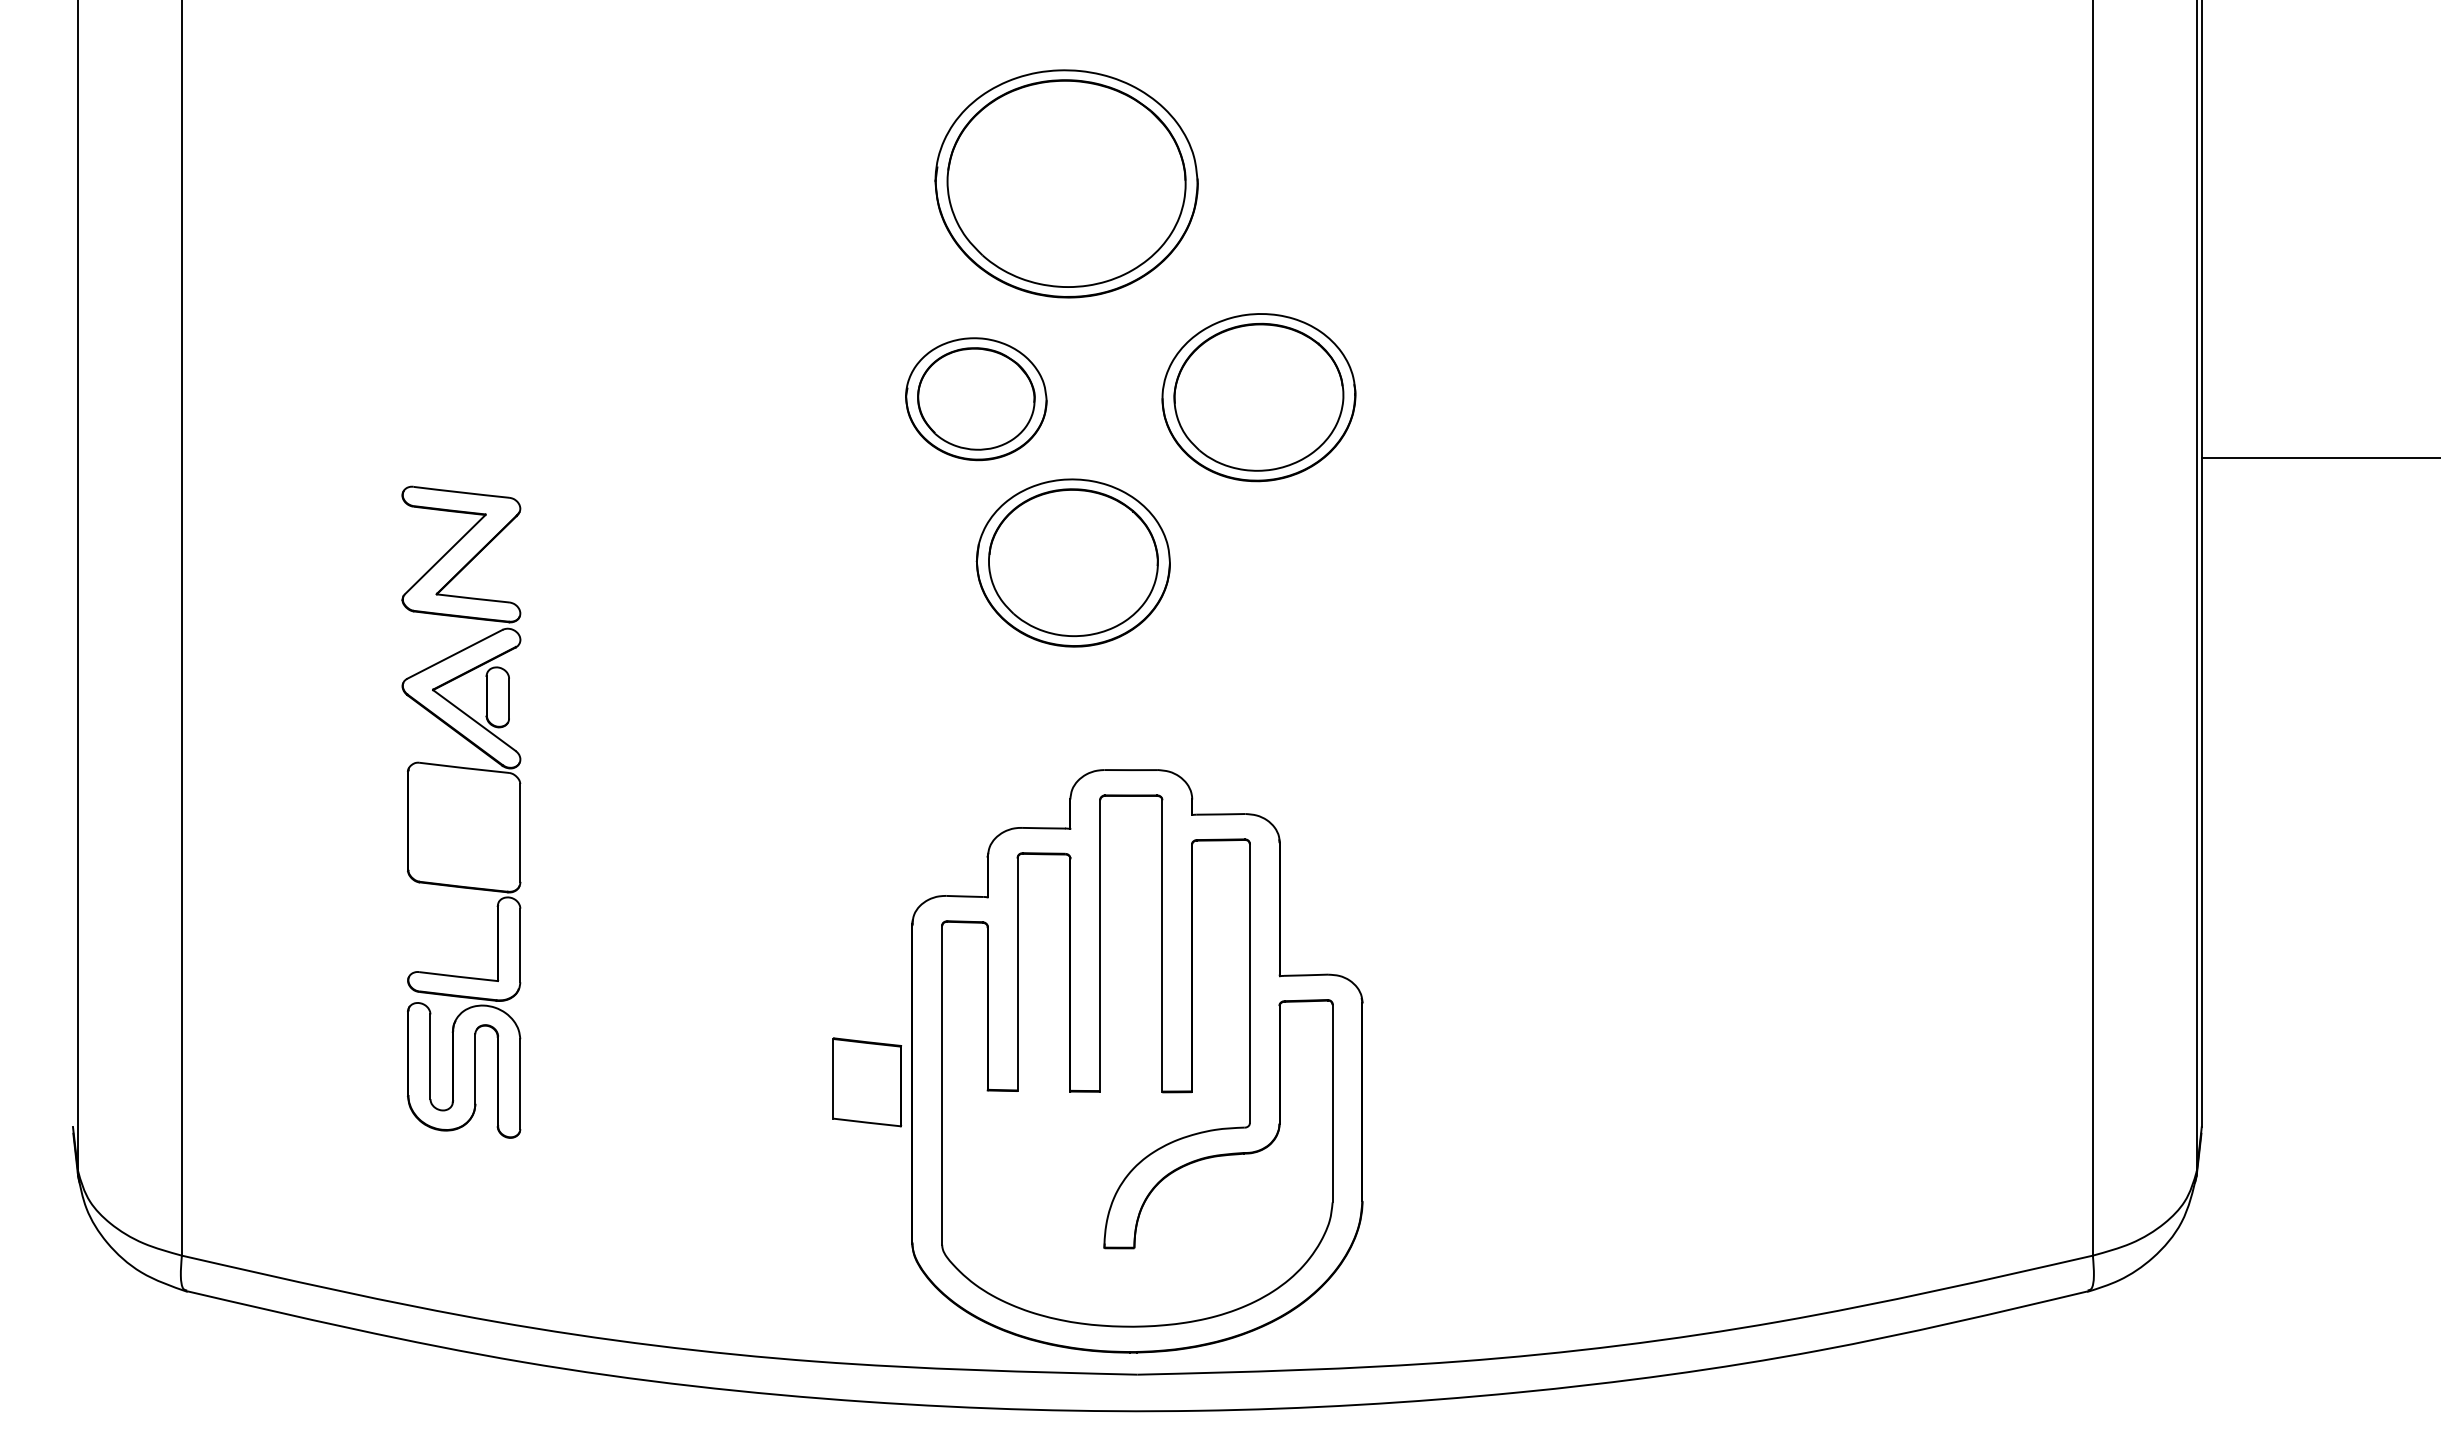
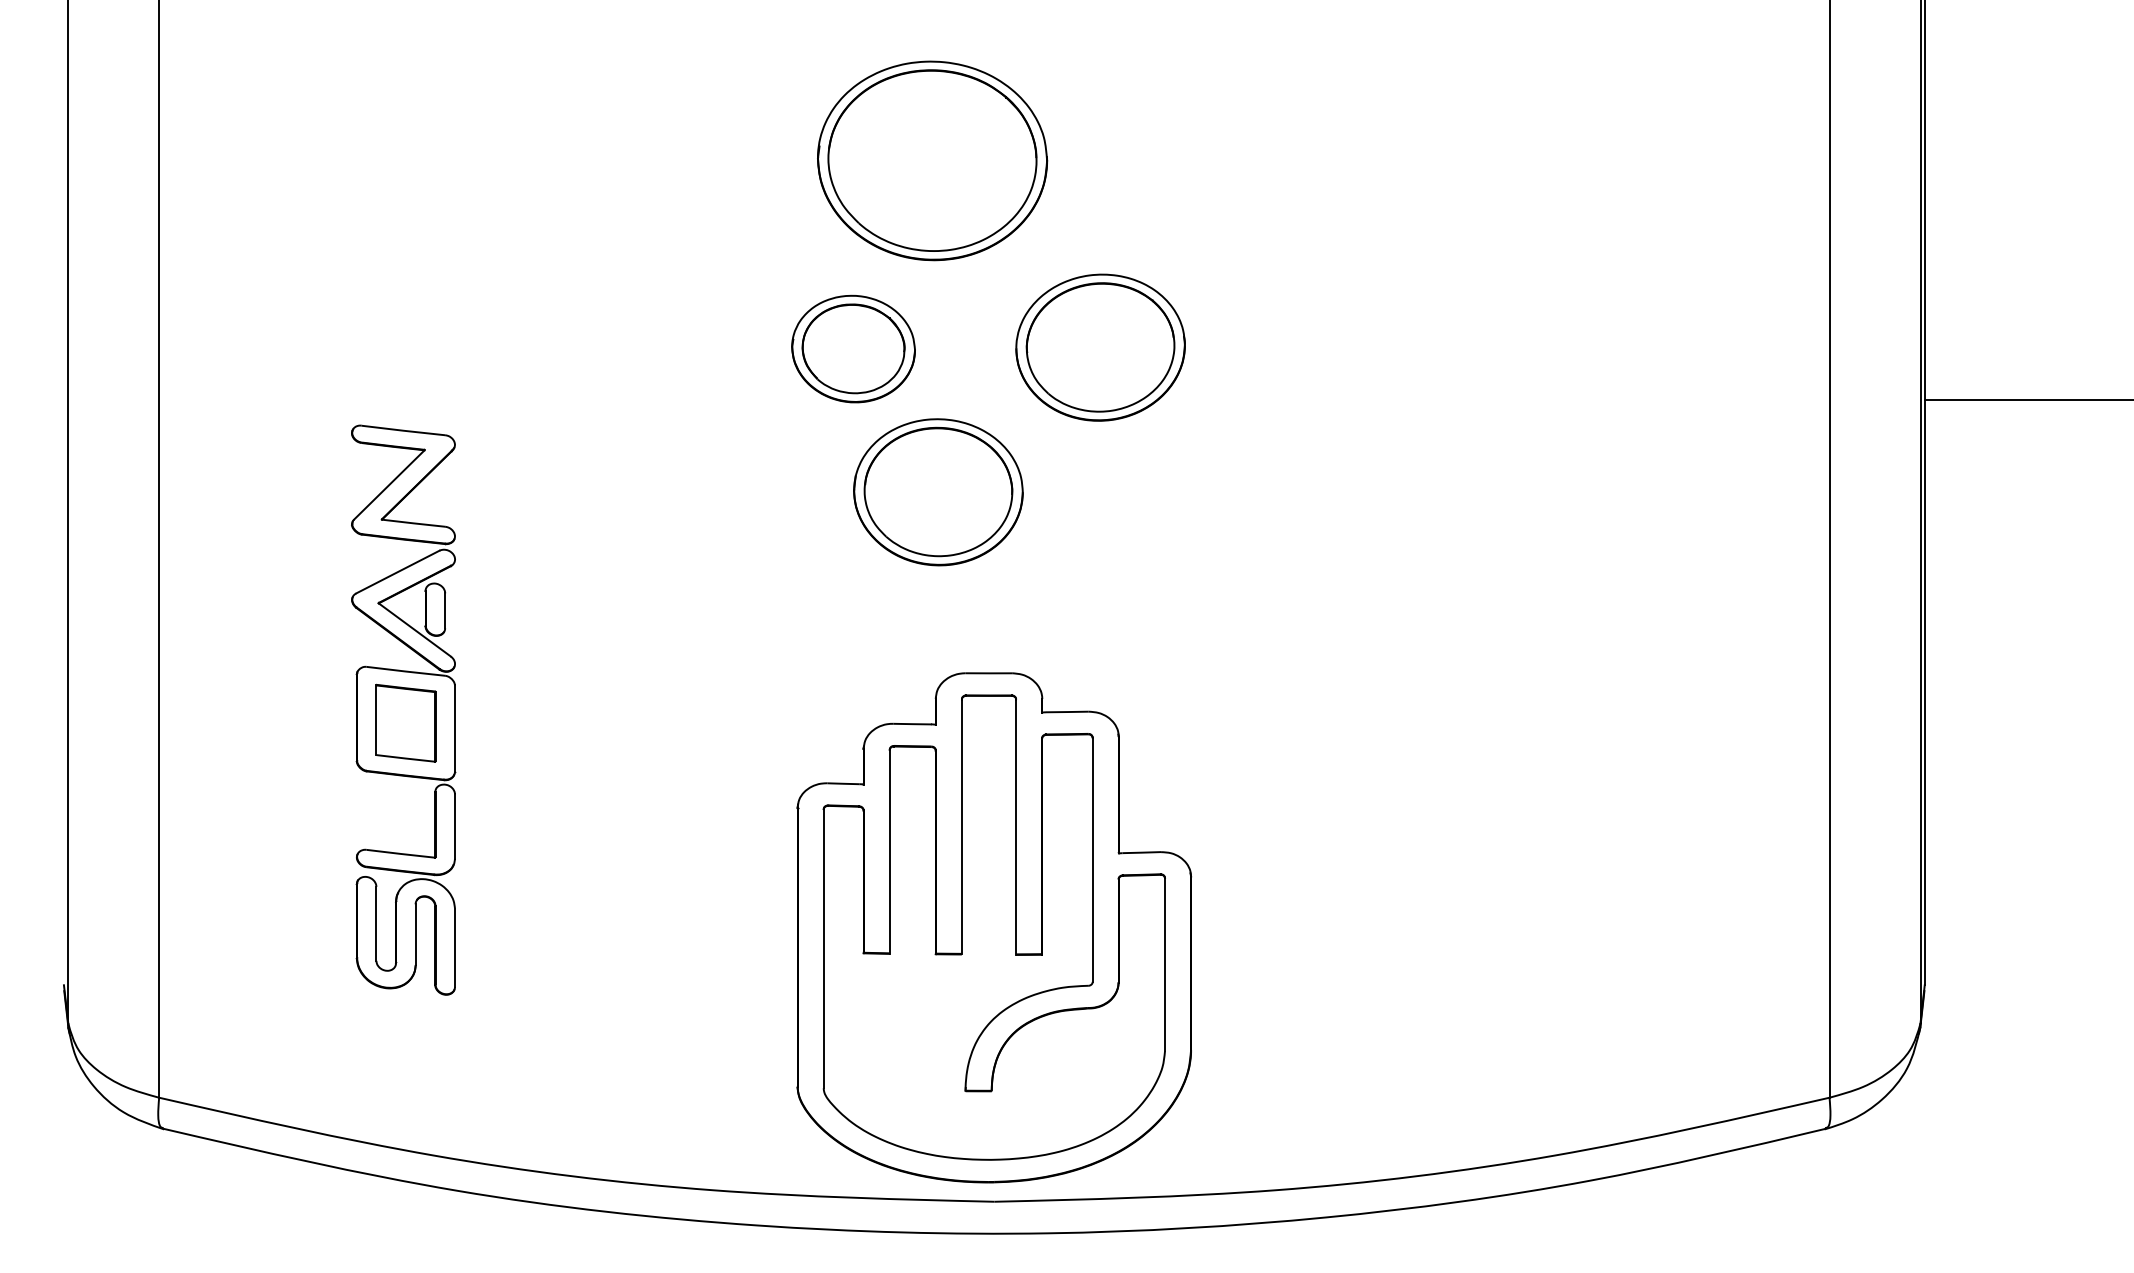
part: (867, 1082) -> (406, 723), moved

